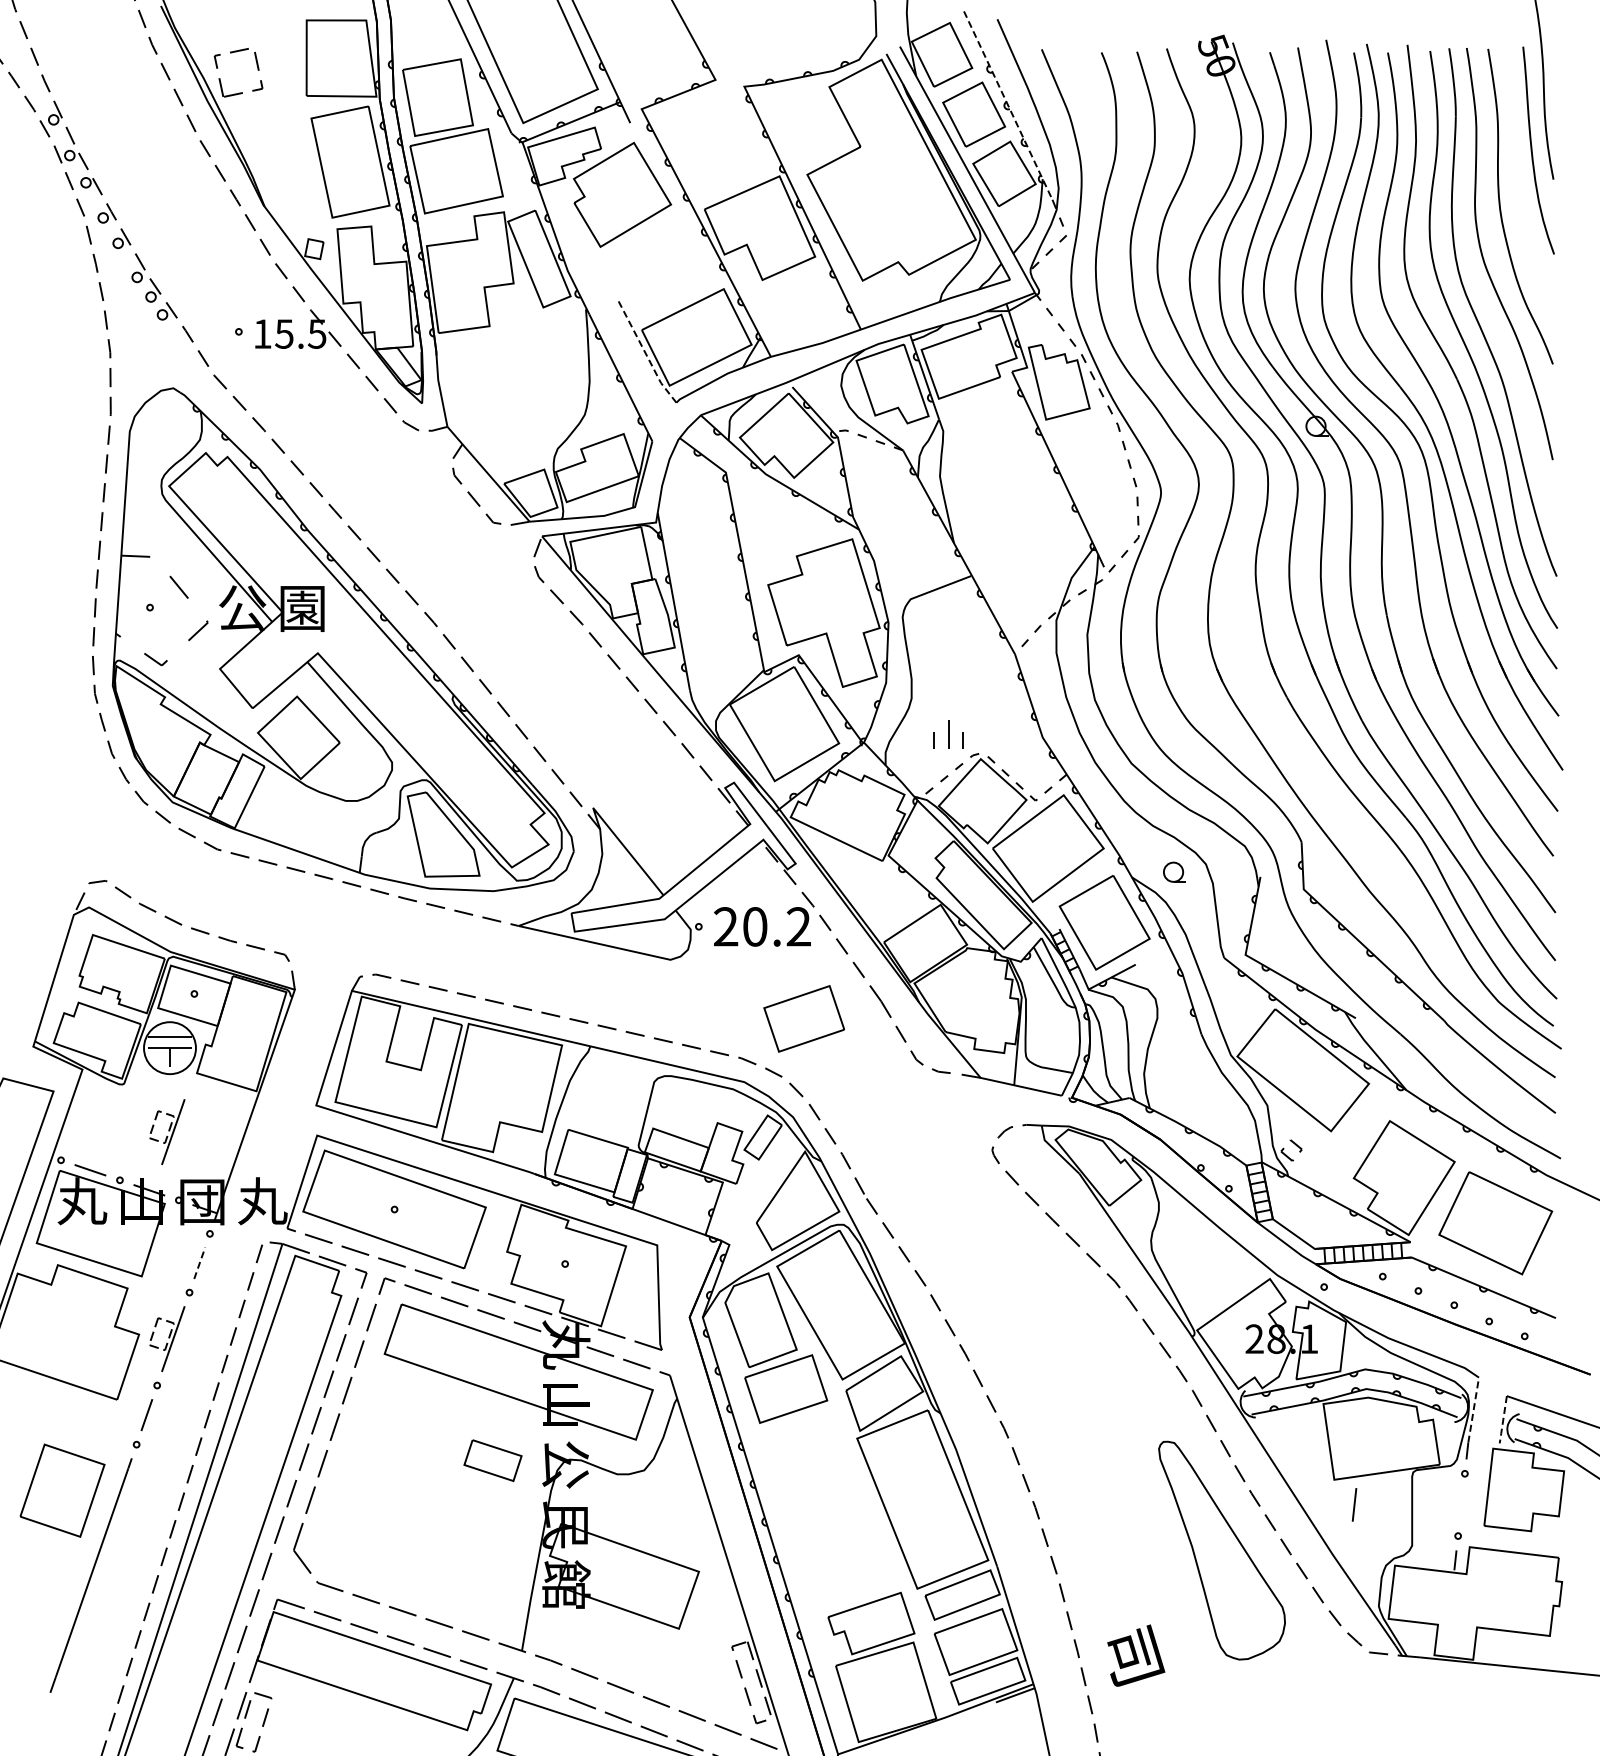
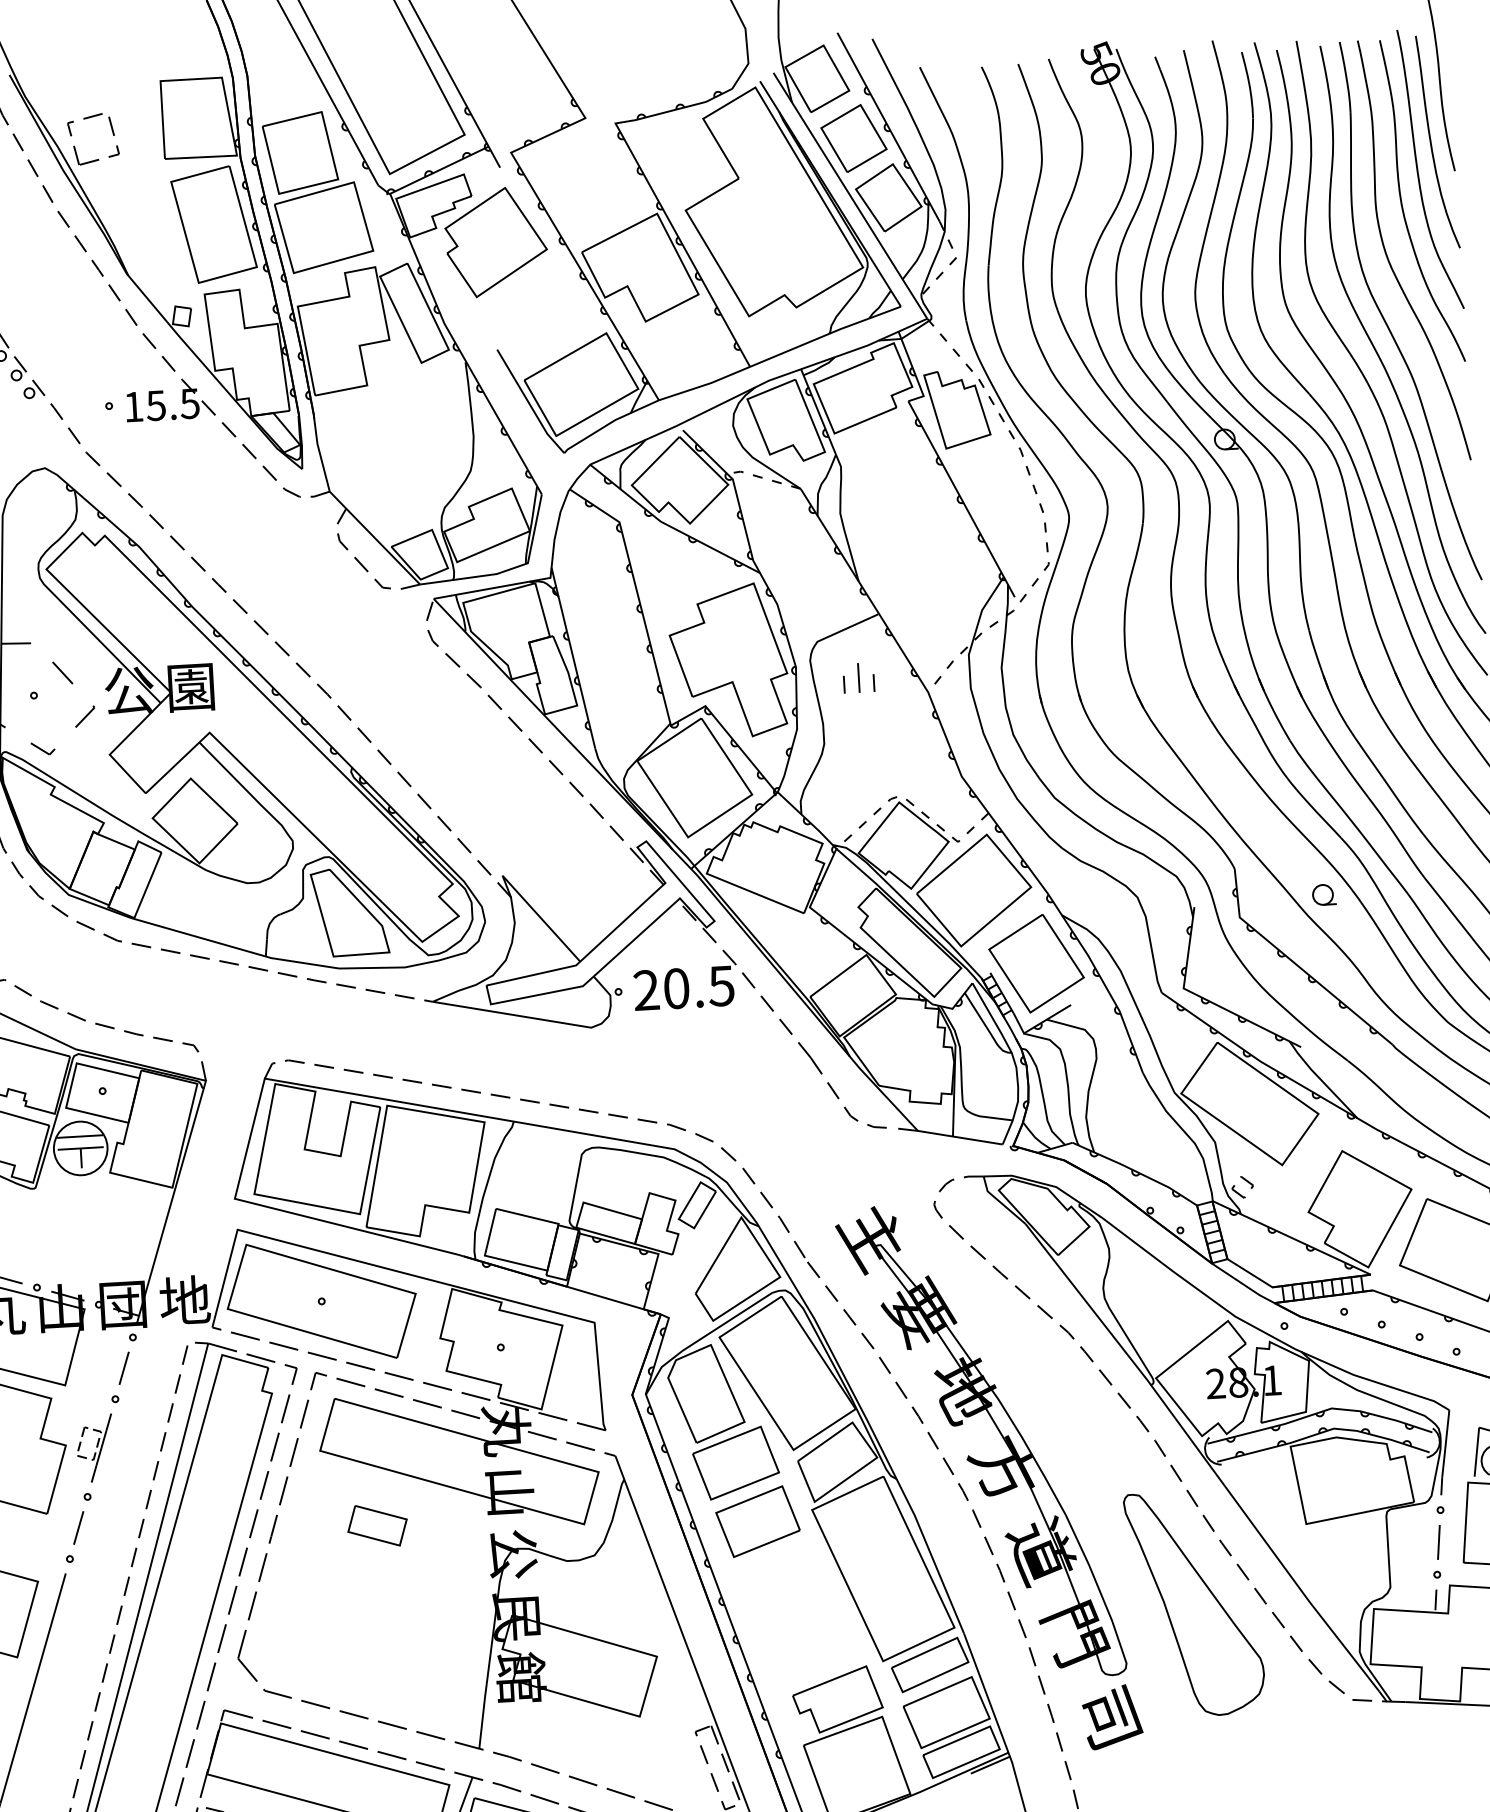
line: (1008, 106) -> (888, 128), dashed -> solid
curve: (1518, 176) -> (1418, 169), added
line: (645, 352) -> (529, 403), dashed -> solid
part: (948, 734) -> (858, 677), moved
part: (1174, 871) -> (1323, 894), moved
text: (798, 926) -> (721, 985), 20.2 -> 20.5
part: (803, 1018) -> (757, 1521), moved
part: (167, 1131) -> (83, 1234), removed
text: (262, 1201) -> (185, 1300), 丸 -> 地
line: (199, 1263) -> (123, 1368), dashed -> solid
part: (1013, 1395) -> (970, 1456), added
line: (1473, 1410) -> (1445, 1444), dashed -> solid
line: (1503, 1420) -> (1477, 1452), dashed -> solid
part: (492, 1460) -> (377, 1525), moved
line: (1354, 1504) -> (1438, 1542), moved

